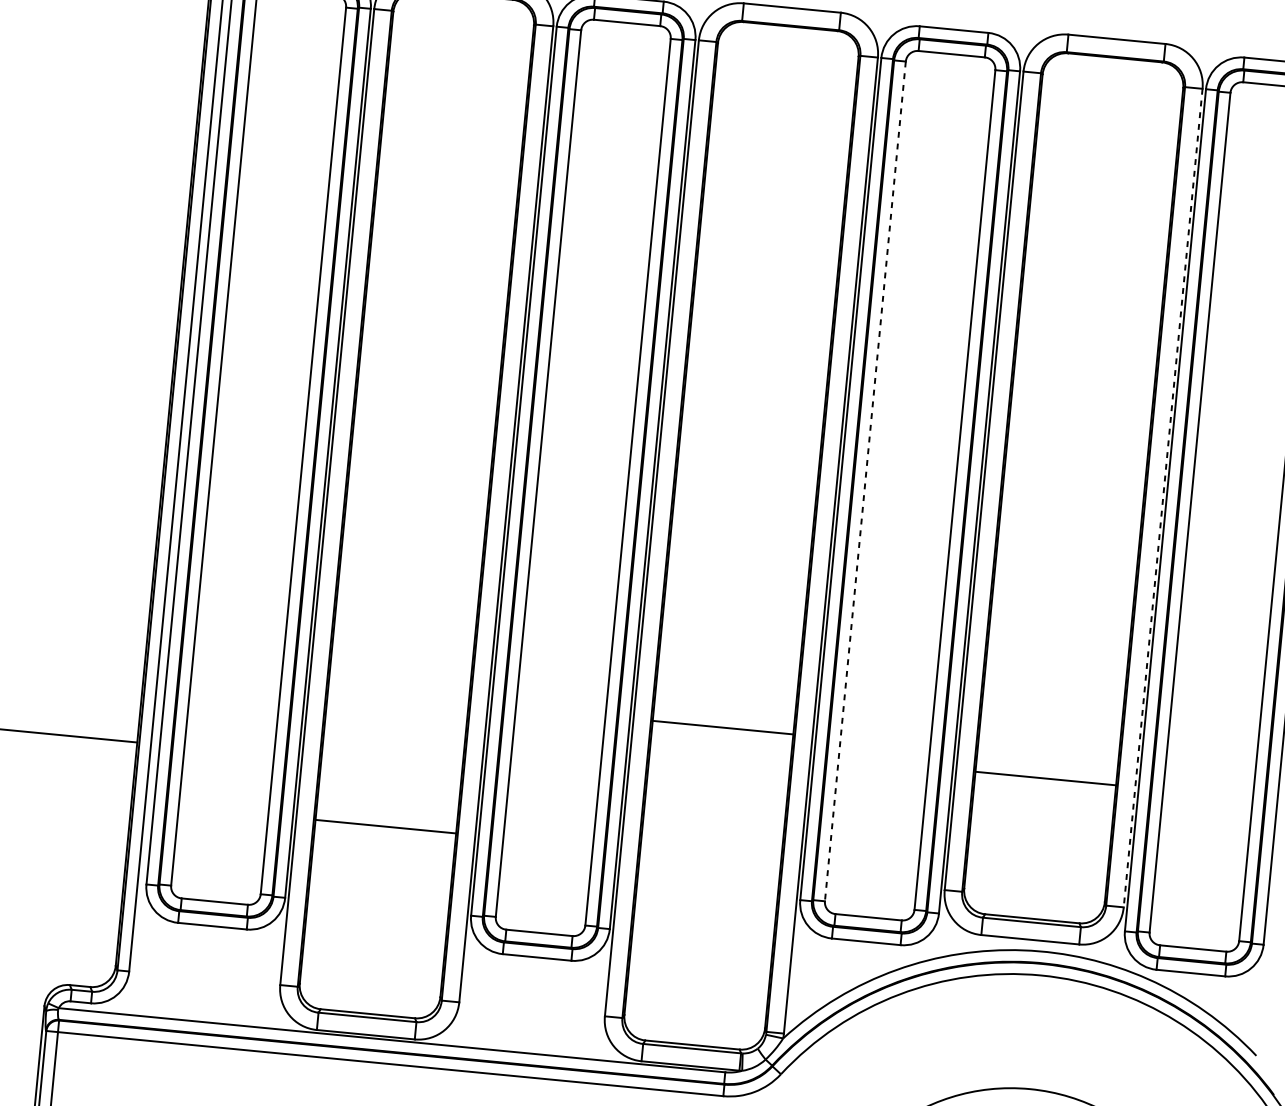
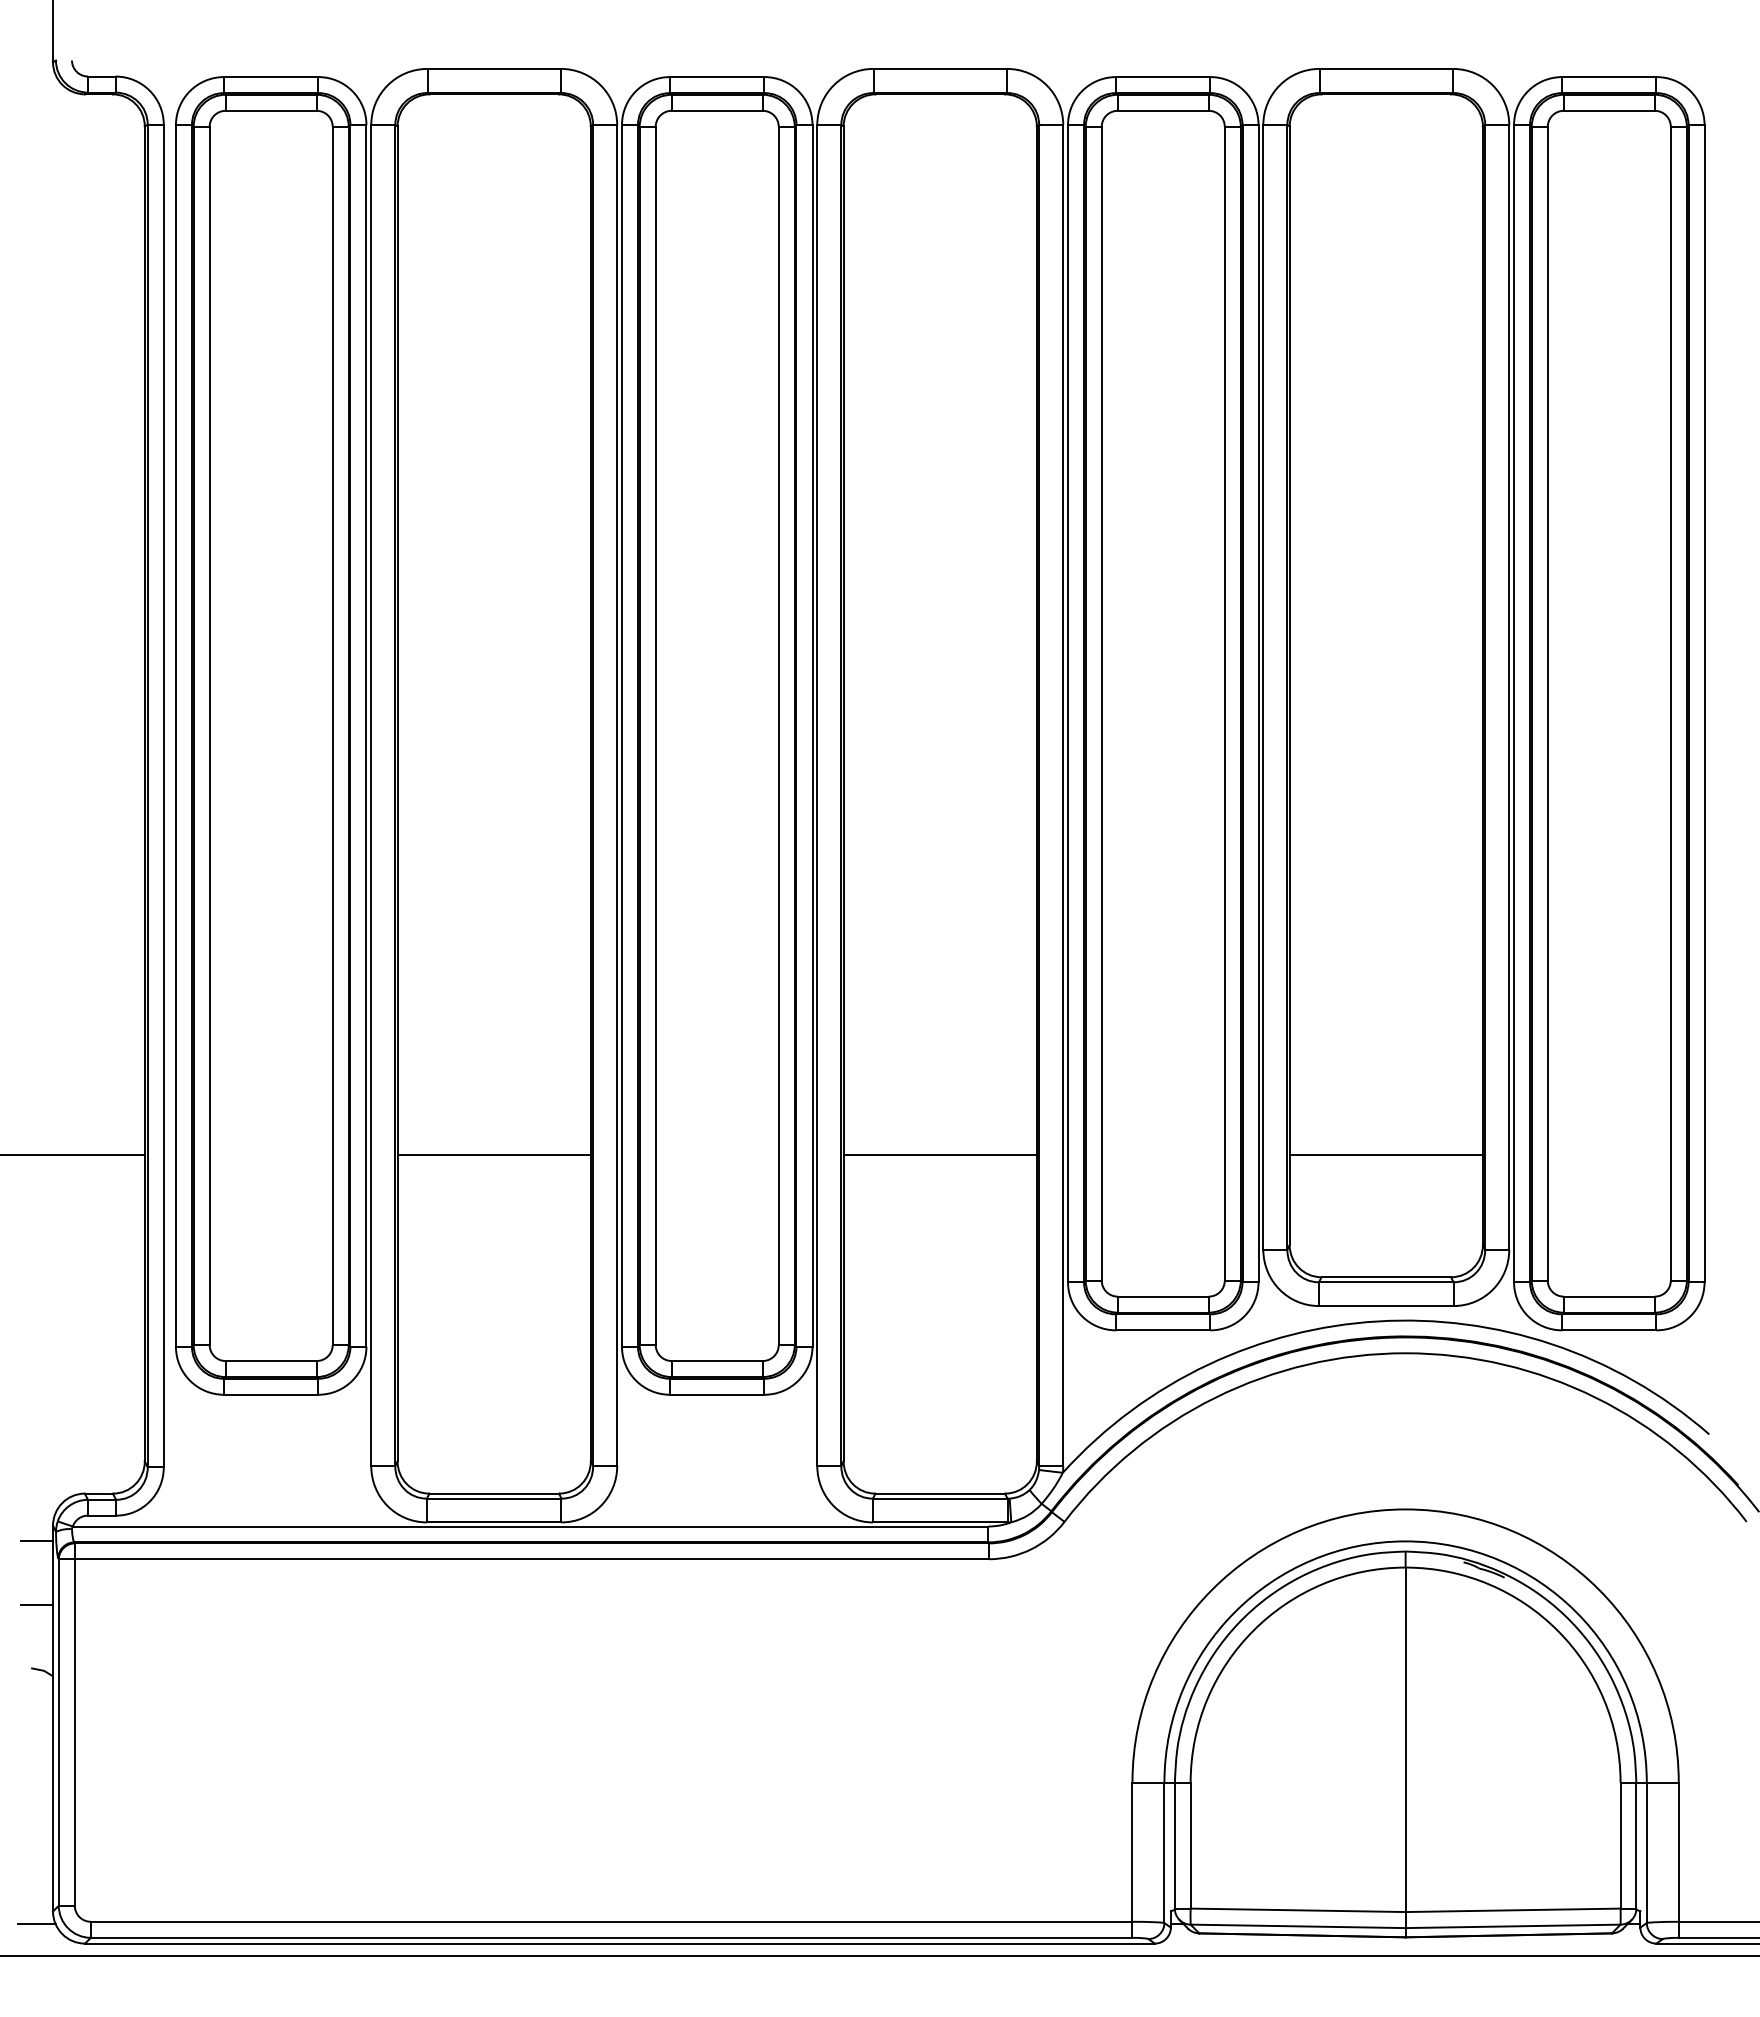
line: (865, 481) -> (1101, 703), dashed -> solid
line: (1163, 498) -> (1509, 687), dashed -> solid
line: (722, 727) -> (939, 1154), moved
line: (1045, 778) -> (1385, 1154), moved
line: (385, 826) -> (493, 1154), moved
line: (31, 1016) -> (36, 1541), added
line: (26, 1063) -> (36, 1605), added

